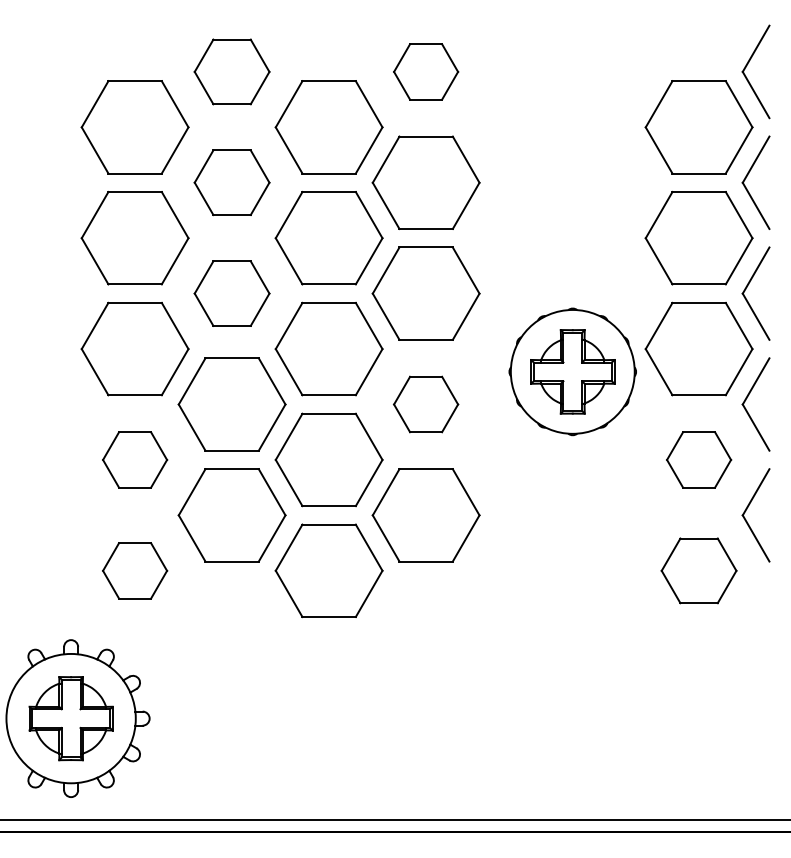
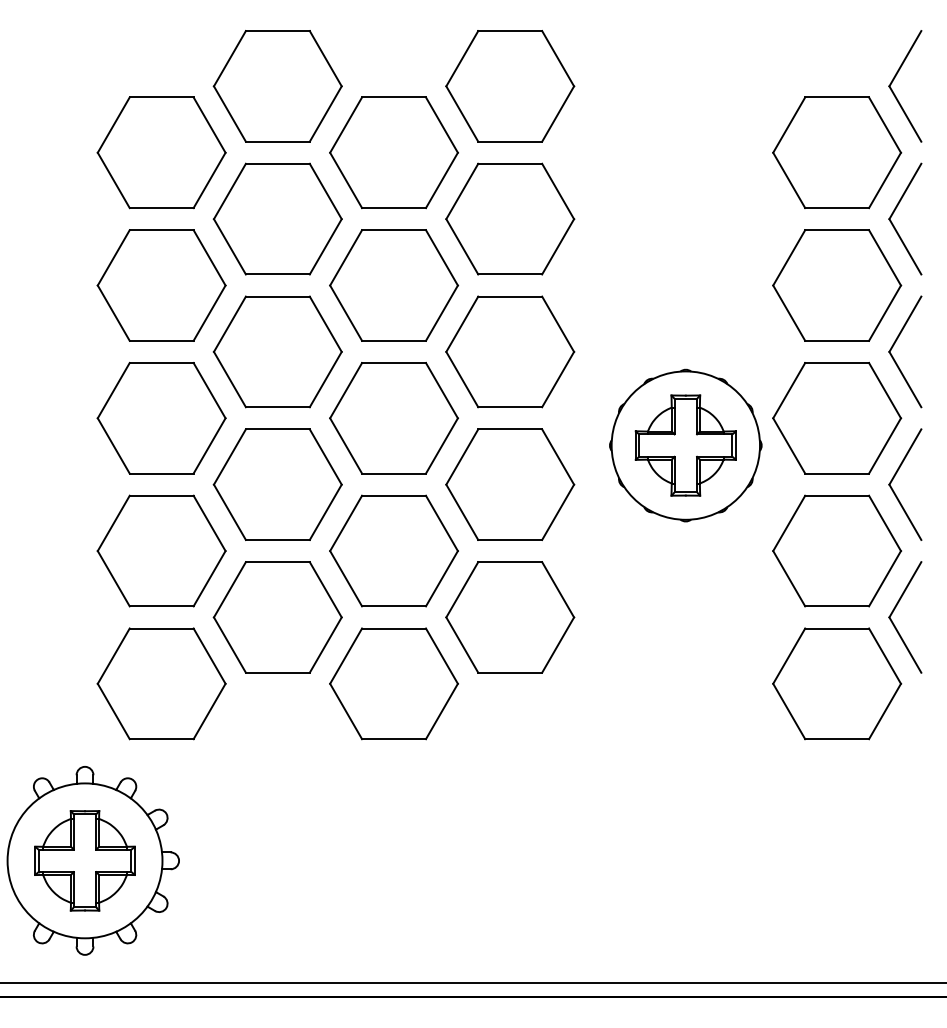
part: (231, 71) -> (277, 85), size x1.43
part: (425, 71) -> (509, 85), size x1.67
part: (231, 182) -> (277, 218), size x1.43
part: (231, 293) -> (277, 351), size x1.43
part: (425, 404) -> (509, 484), size x1.67
part: (134, 459) -> (160, 550), size x1.67
part: (698, 459) -> (836, 550), size x1.67
part: (134, 570) -> (160, 683), size x1.67
part: (698, 570) -> (836, 683), size x1.43

